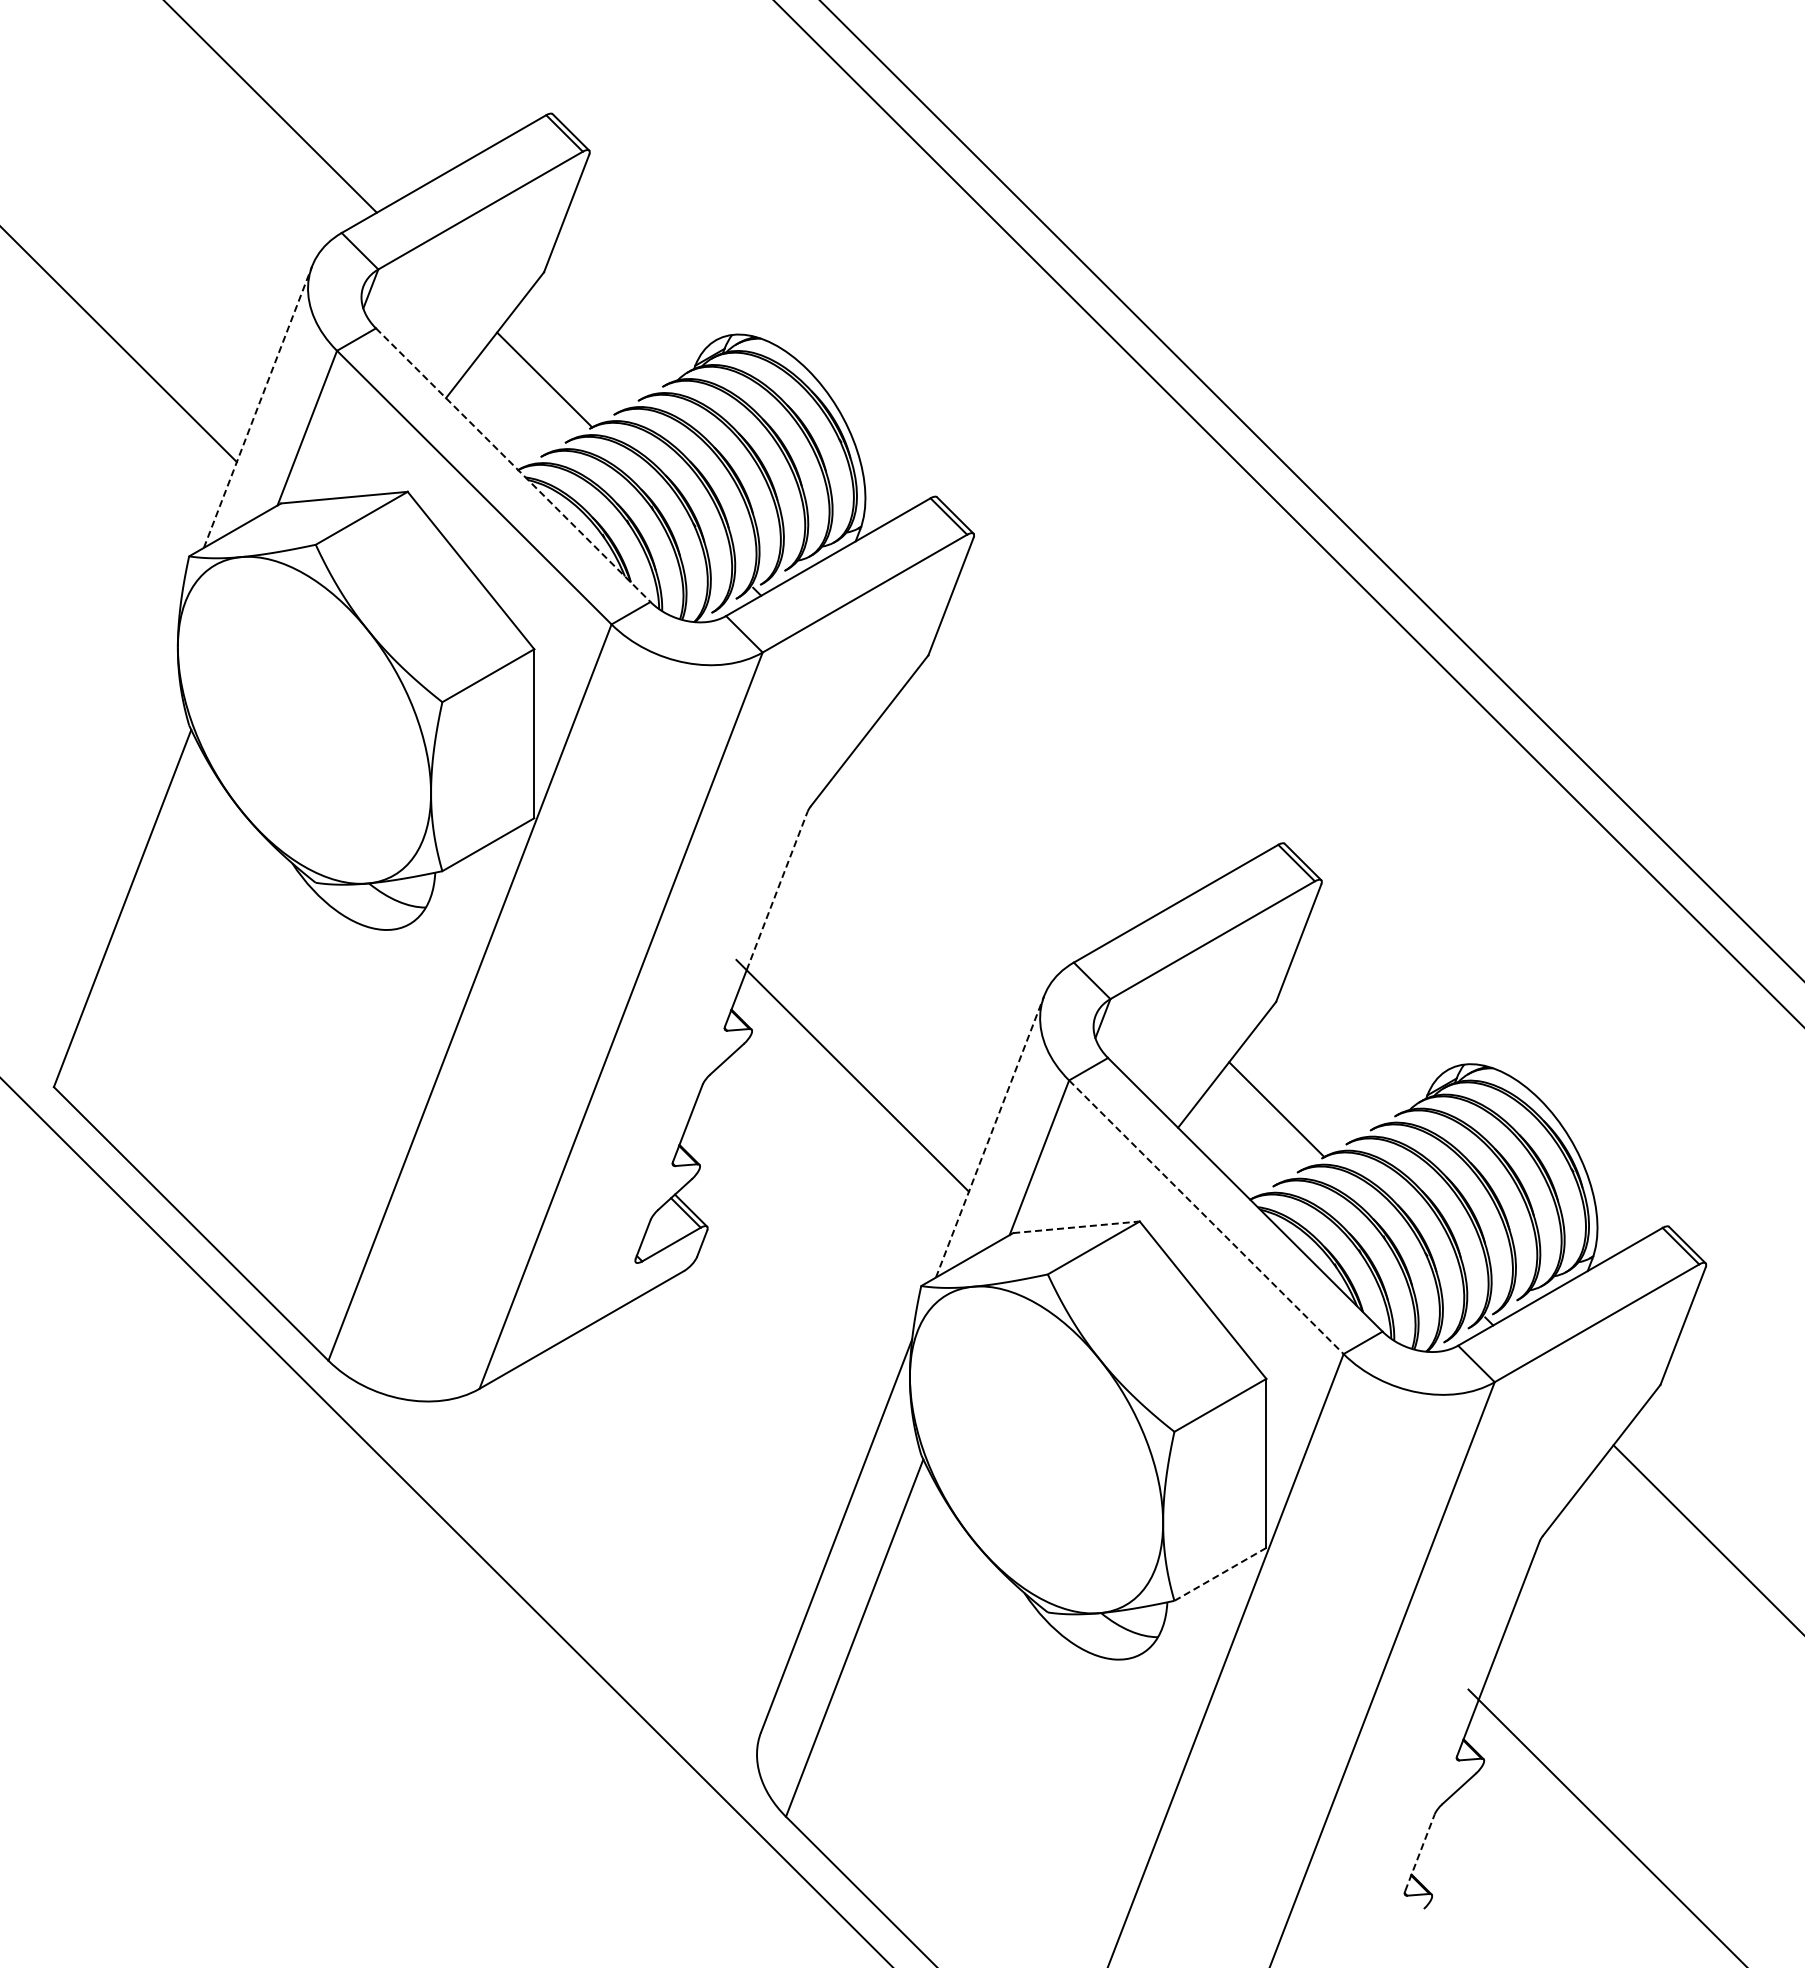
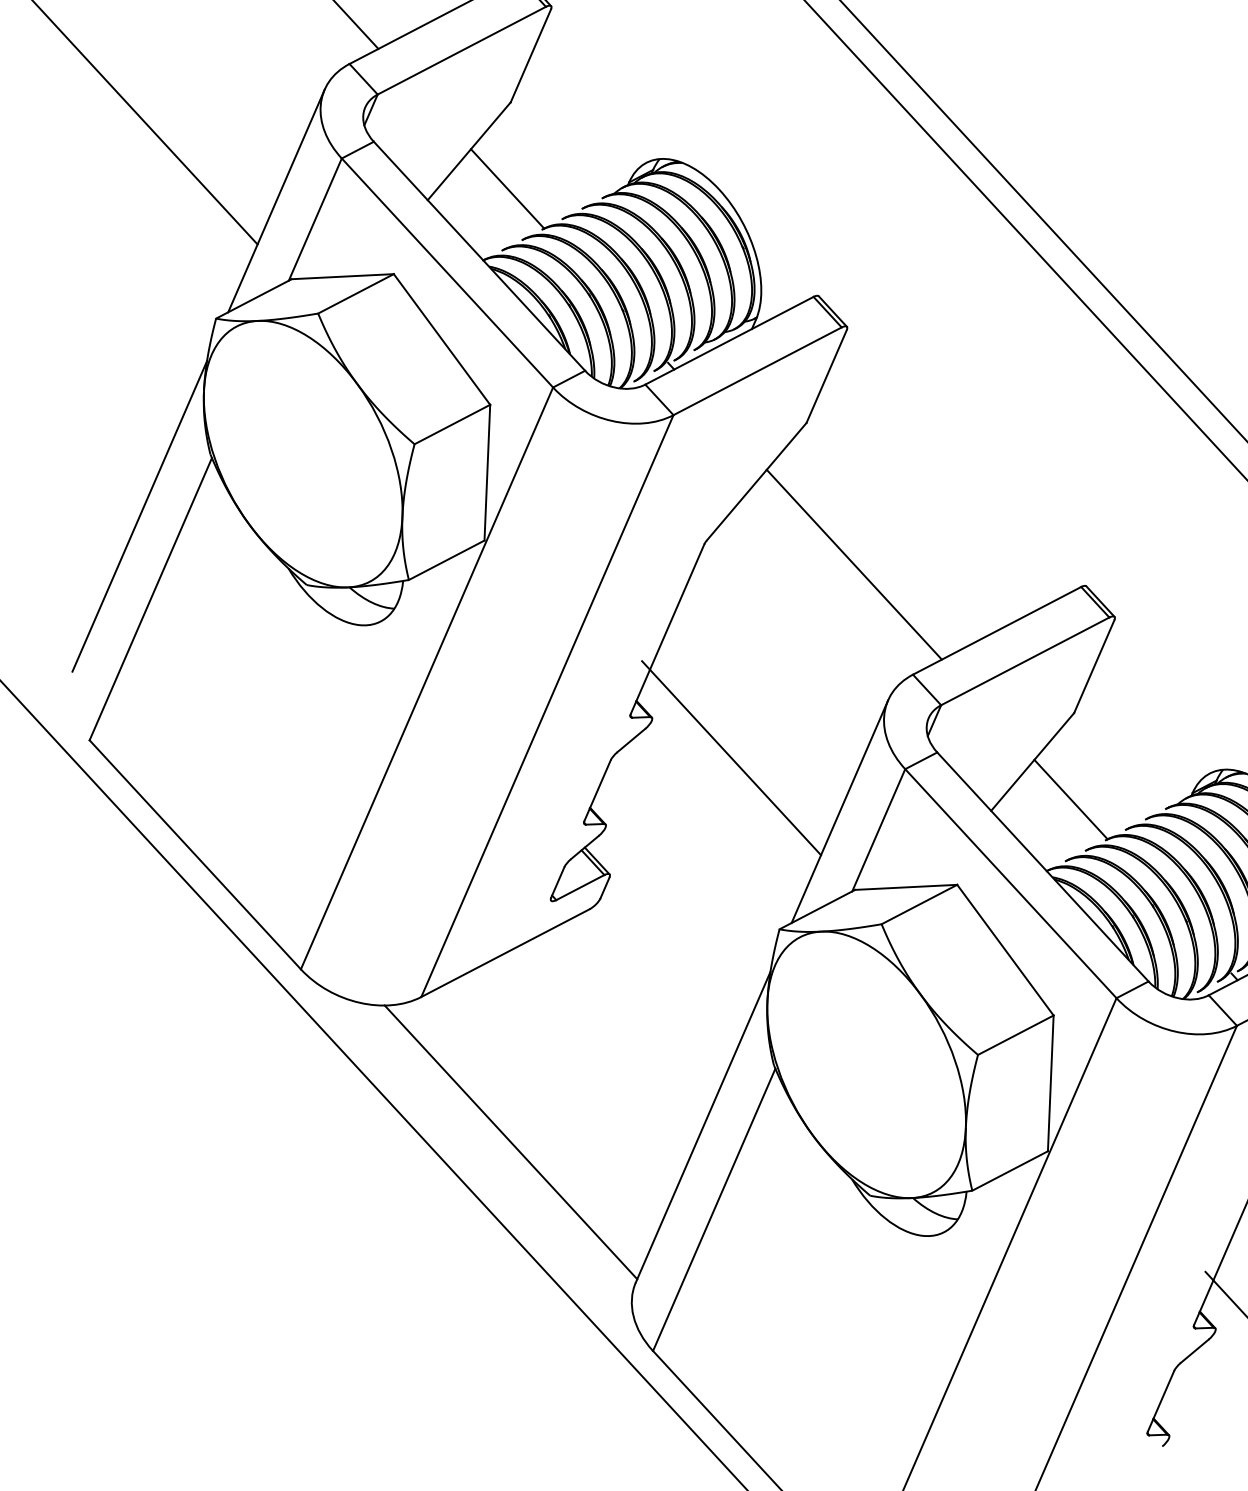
line: (258, 407) -> (276, 201), dashed -> solid
line: (513, 465) -> (479, 256), dashed -> solid
line: (104, 805) -> (139, 515), added
line: (994, 828) -> (853, 564), added
line: (777, 890) -> (677, 606), dashed -> solid
line: (990, 1136) -> (840, 811), dashed -> solid
line: (1206, 1217) -> (1010, 883), dashed -> solid
line: (1076, 1227) -> (906, 887), dashed -> solid
line: (598, 1564) -> (510, 1142), added
line: (1219, 1574) -> (1009, 1171), dashed -> solid
line: (1420, 1852) -> (1161, 1401), dashed -> solid

